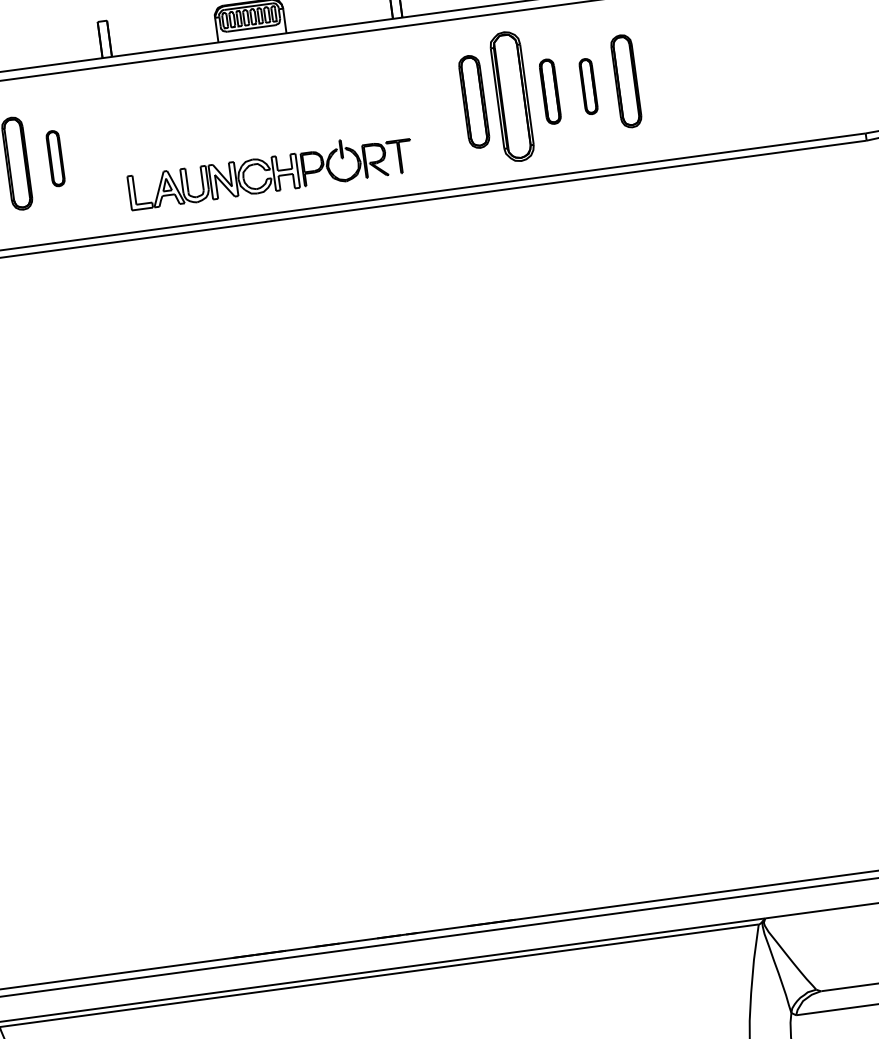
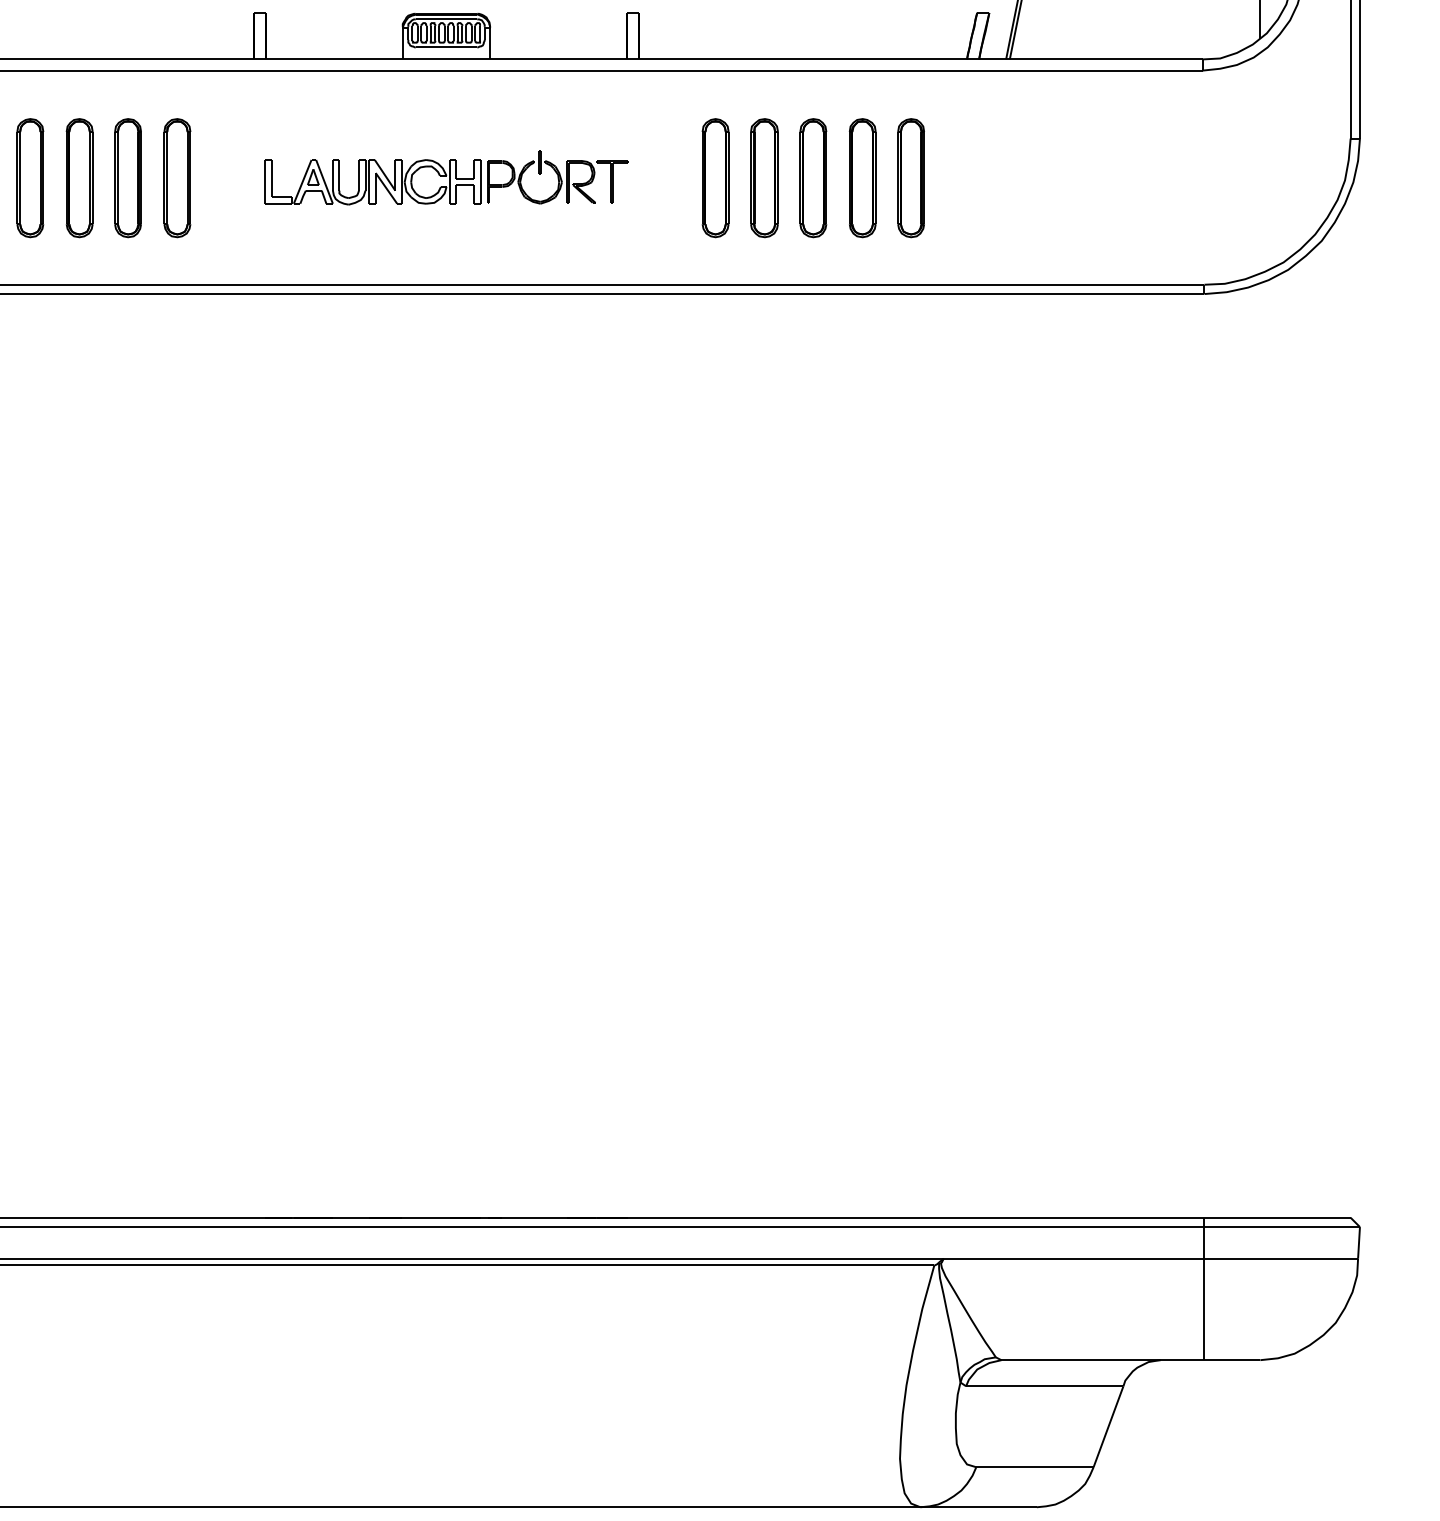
part: (588, 86) -> (862, 178), size x1.67
part: (550, 91) -> (813, 178), size x1.43
part: (512, 97) -> (764, 178), size x0.71
part: (55, 158) -> (177, 178), size x1.67
part: (270, 170) -> (446, 177), moved

